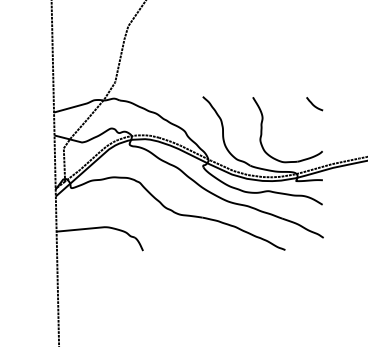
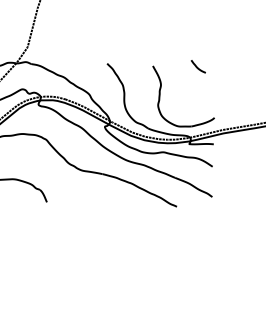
curve: (314, 104) -> (198, 67), moved

